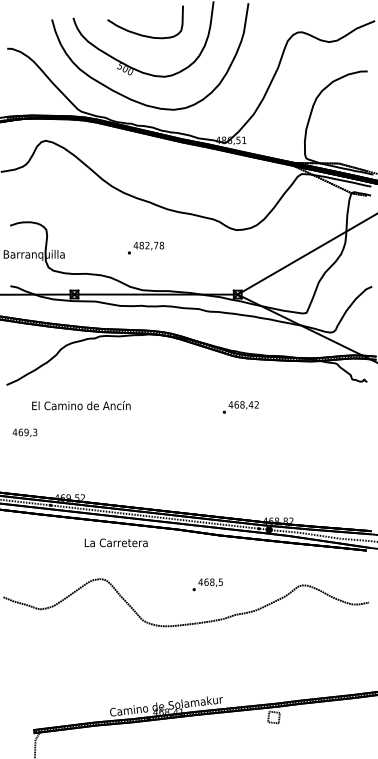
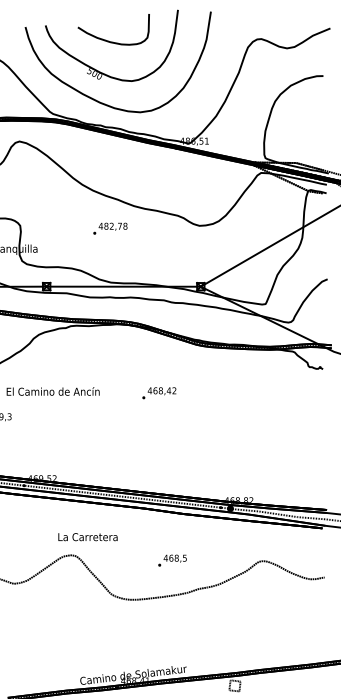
text: (146, 247) -> (110, 228), moved
text: (240, 407) -> (159, 393), moved
text: (115, 542) -> (87, 536), moved

